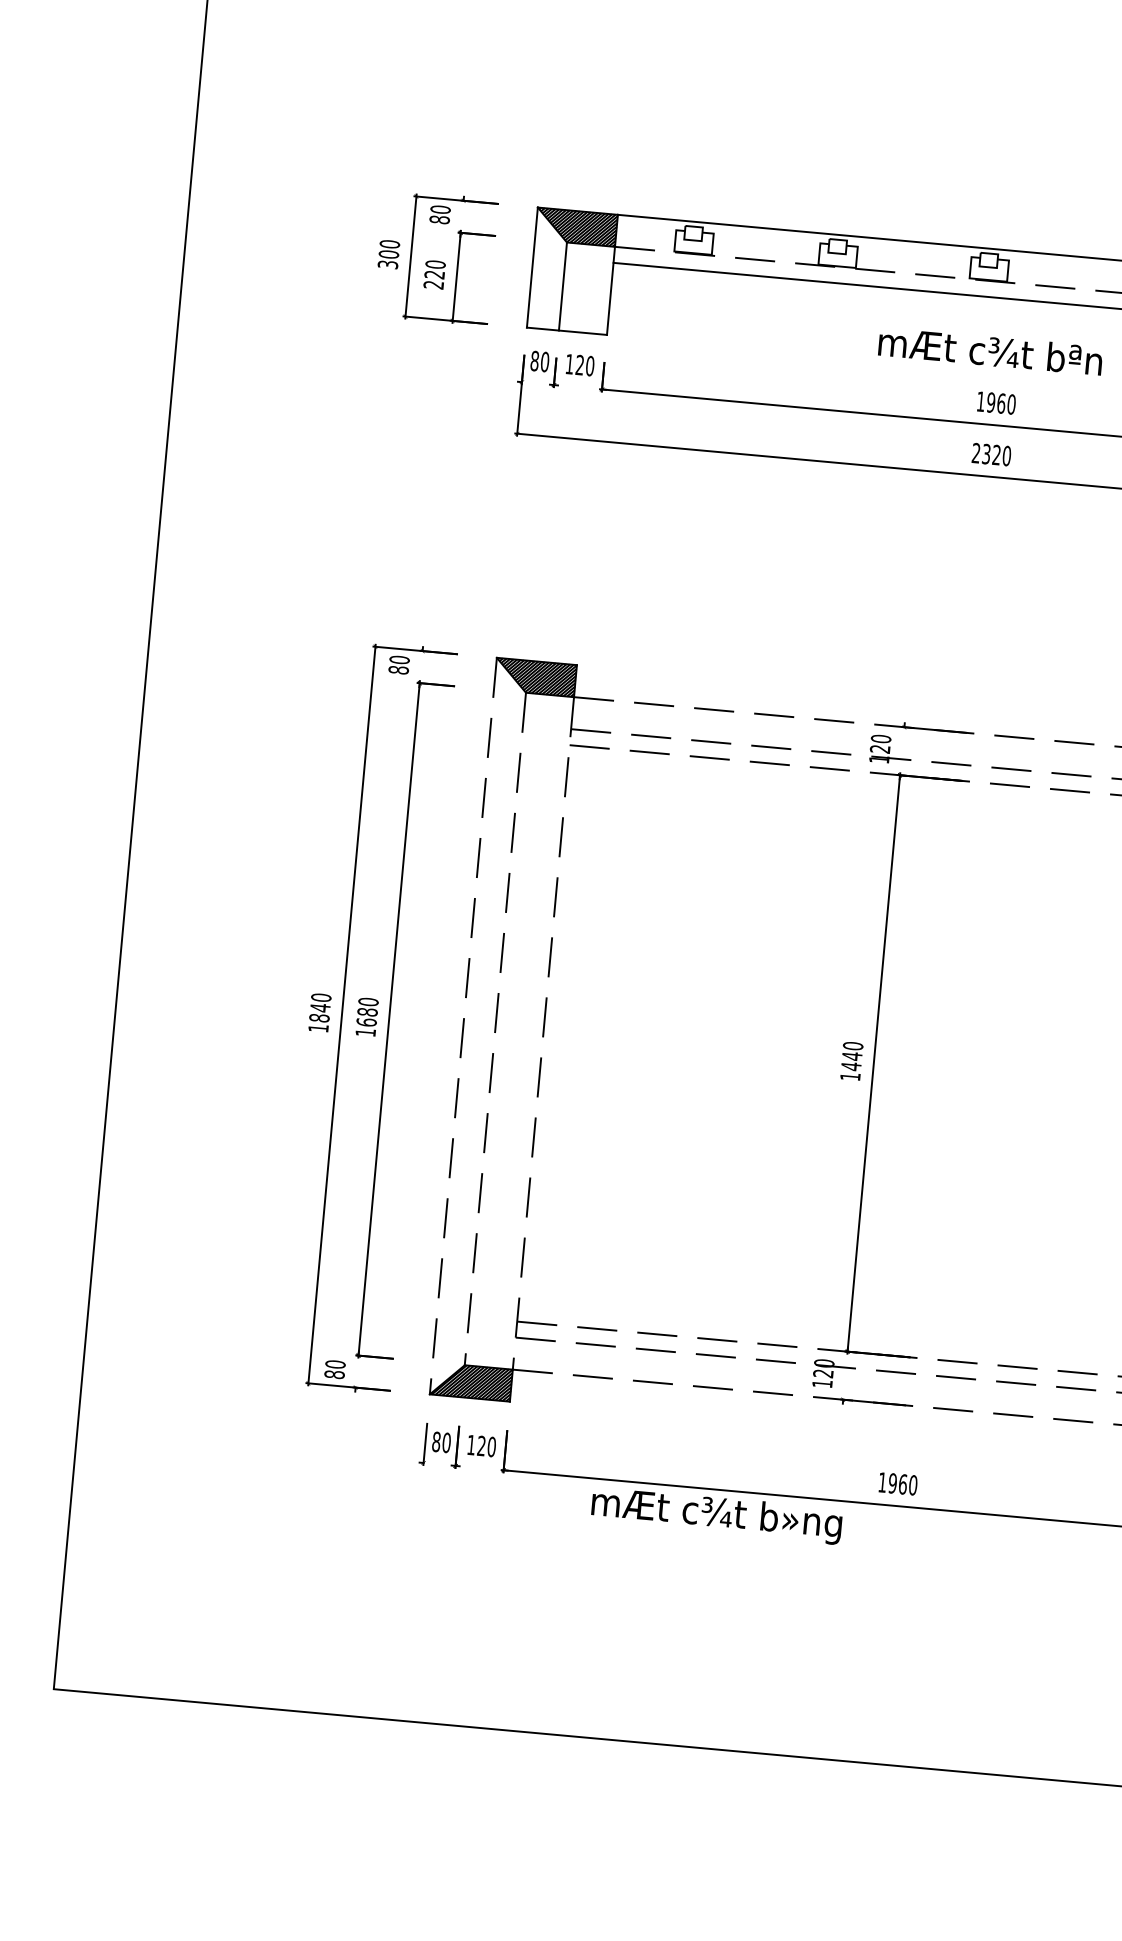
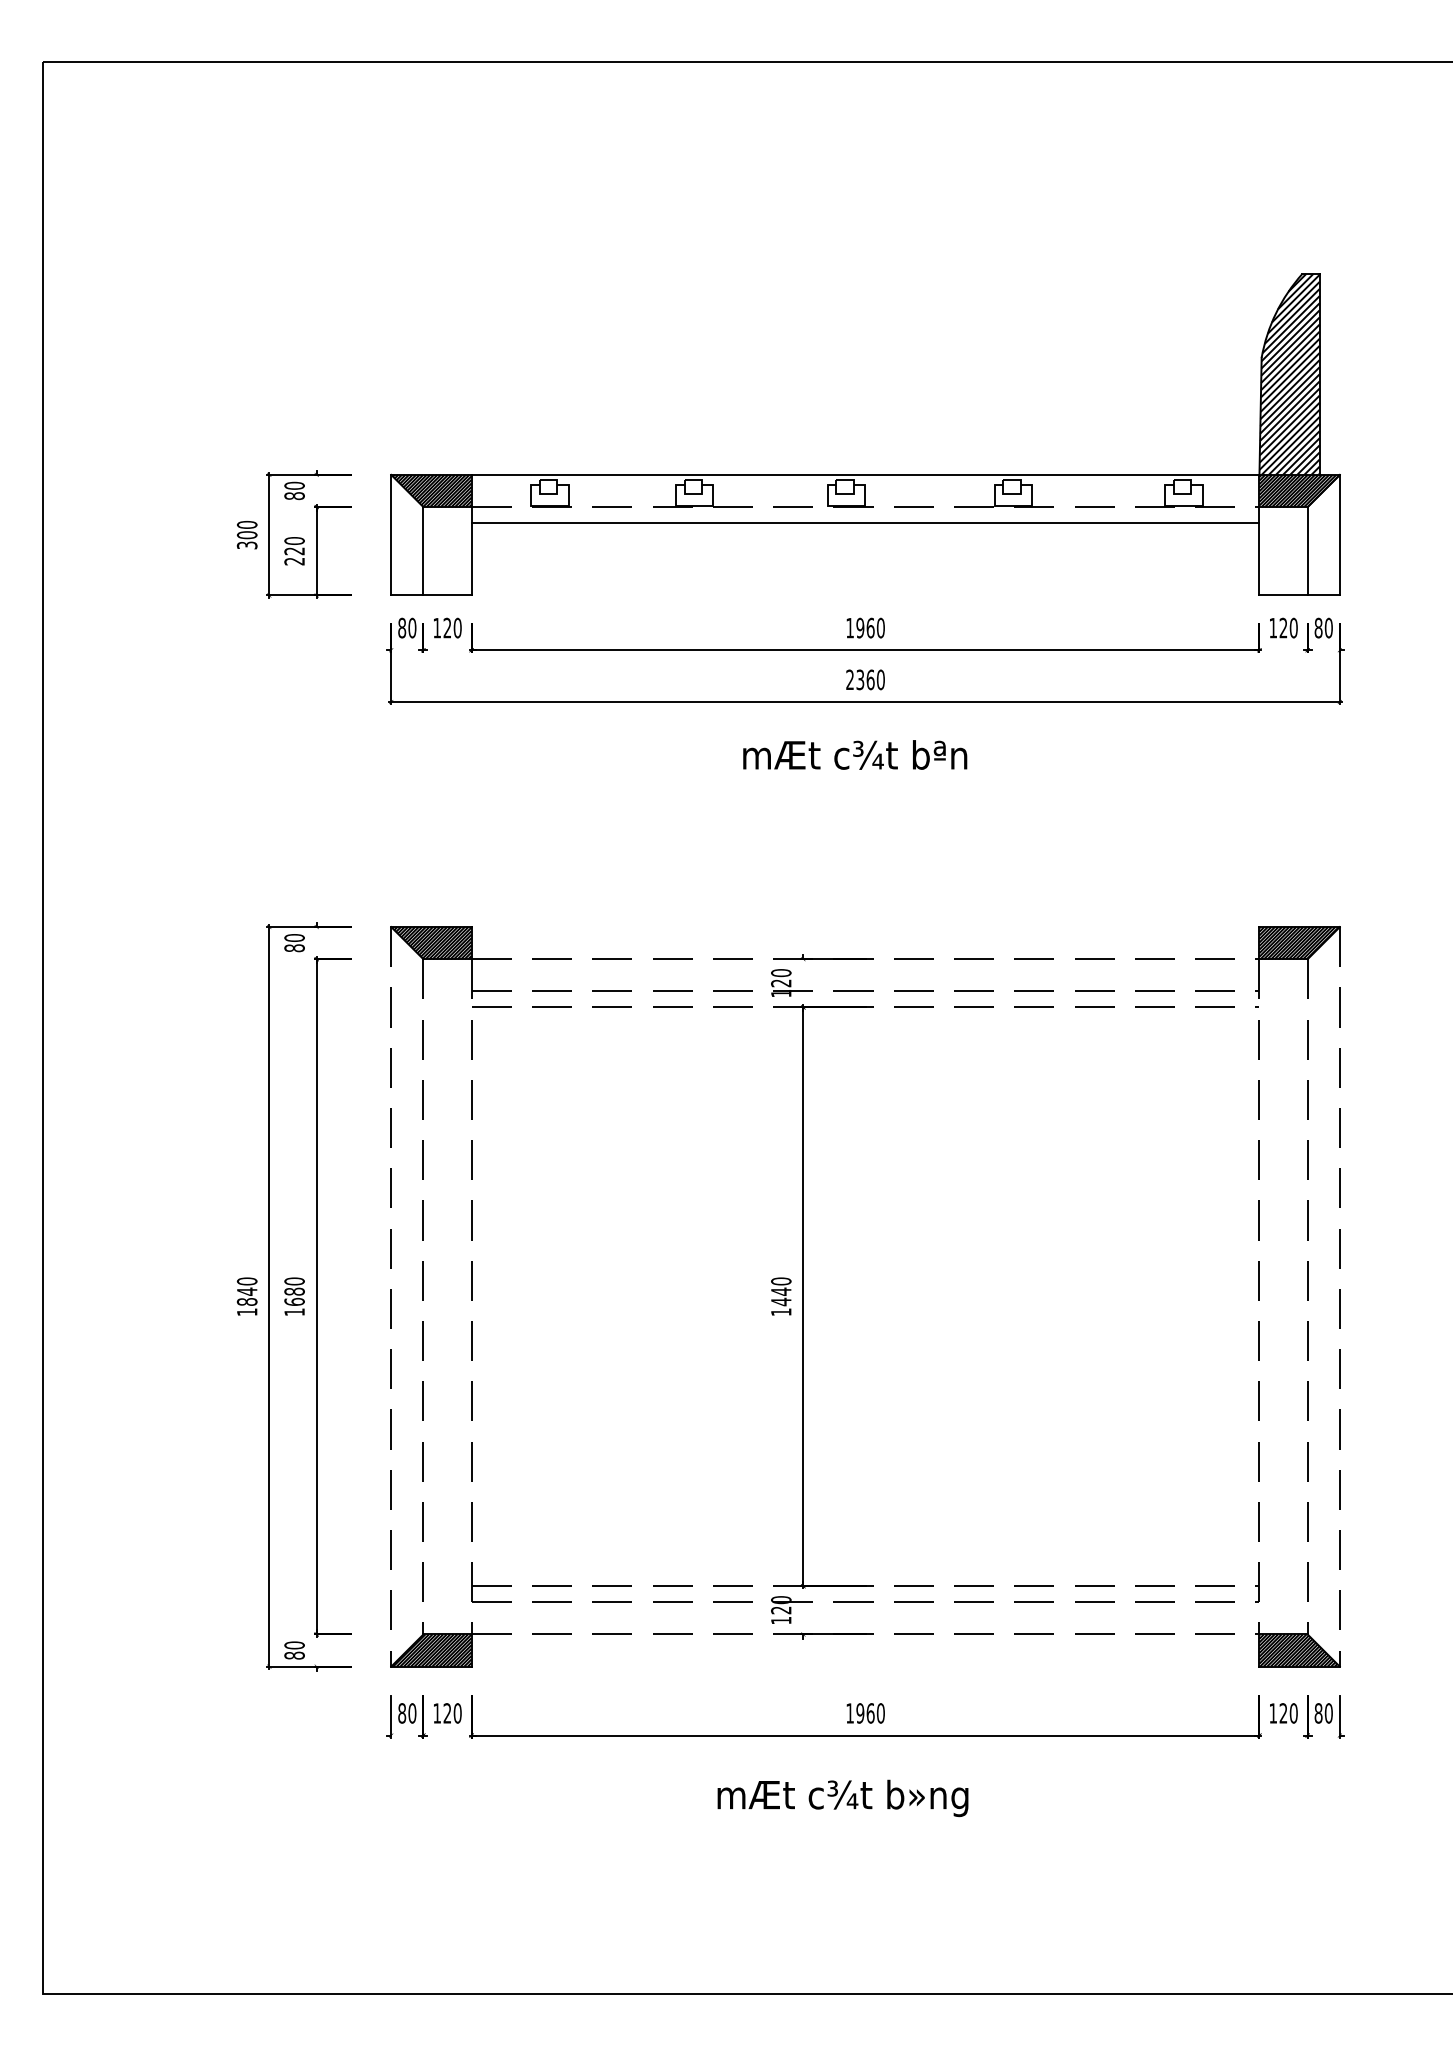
text: (990, 350) -> (855, 754), moved
text: (996, 454) -> (870, 679), 2320 -> 2360
text: (716, 1515) -> (842, 1798), moved

